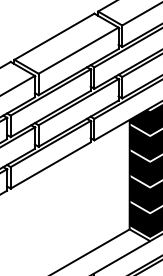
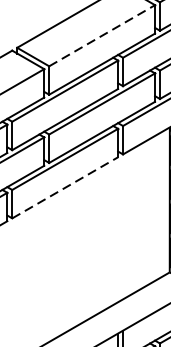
line: (79, 50) -> (103, 35), solid -> dashed
line: (51, 165) -> (66, 187), solid -> dashed

